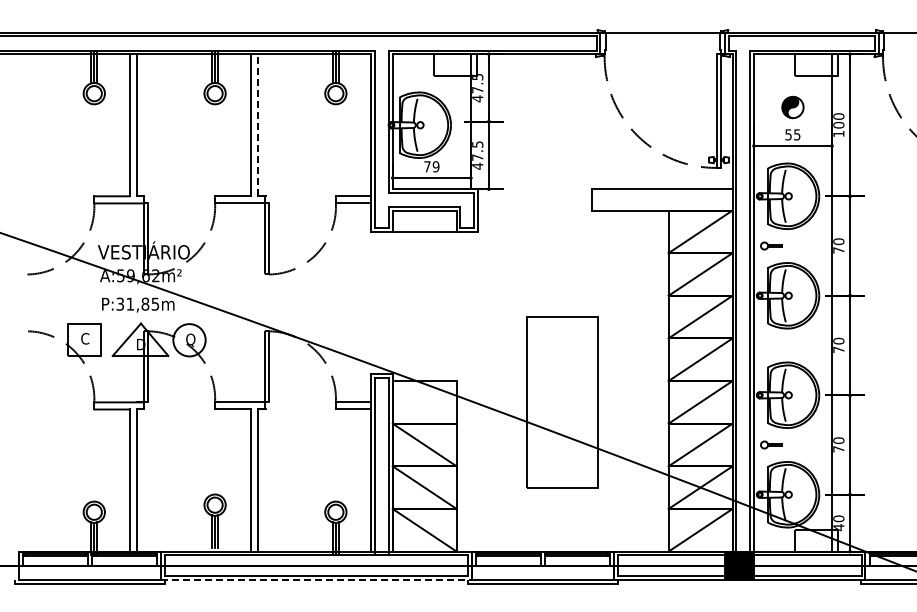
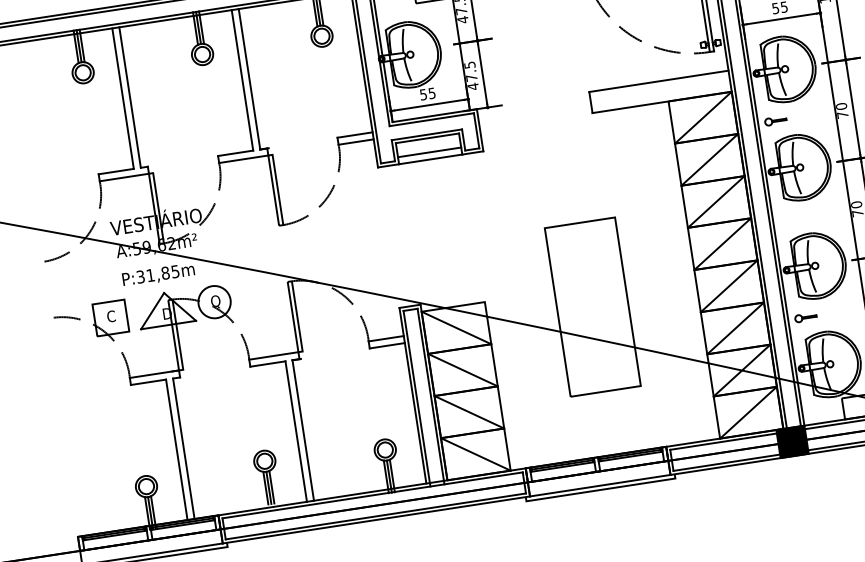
line: (257, 124) -> (249, 78), dashed -> solid
text: (431, 166) -> (427, 93), 79 -> 55
line: (424, 224) -> (429, 152), added
line: (424, 402) -> (456, 328), added
line: (317, 580) -> (377, 520), dashed -> solid

